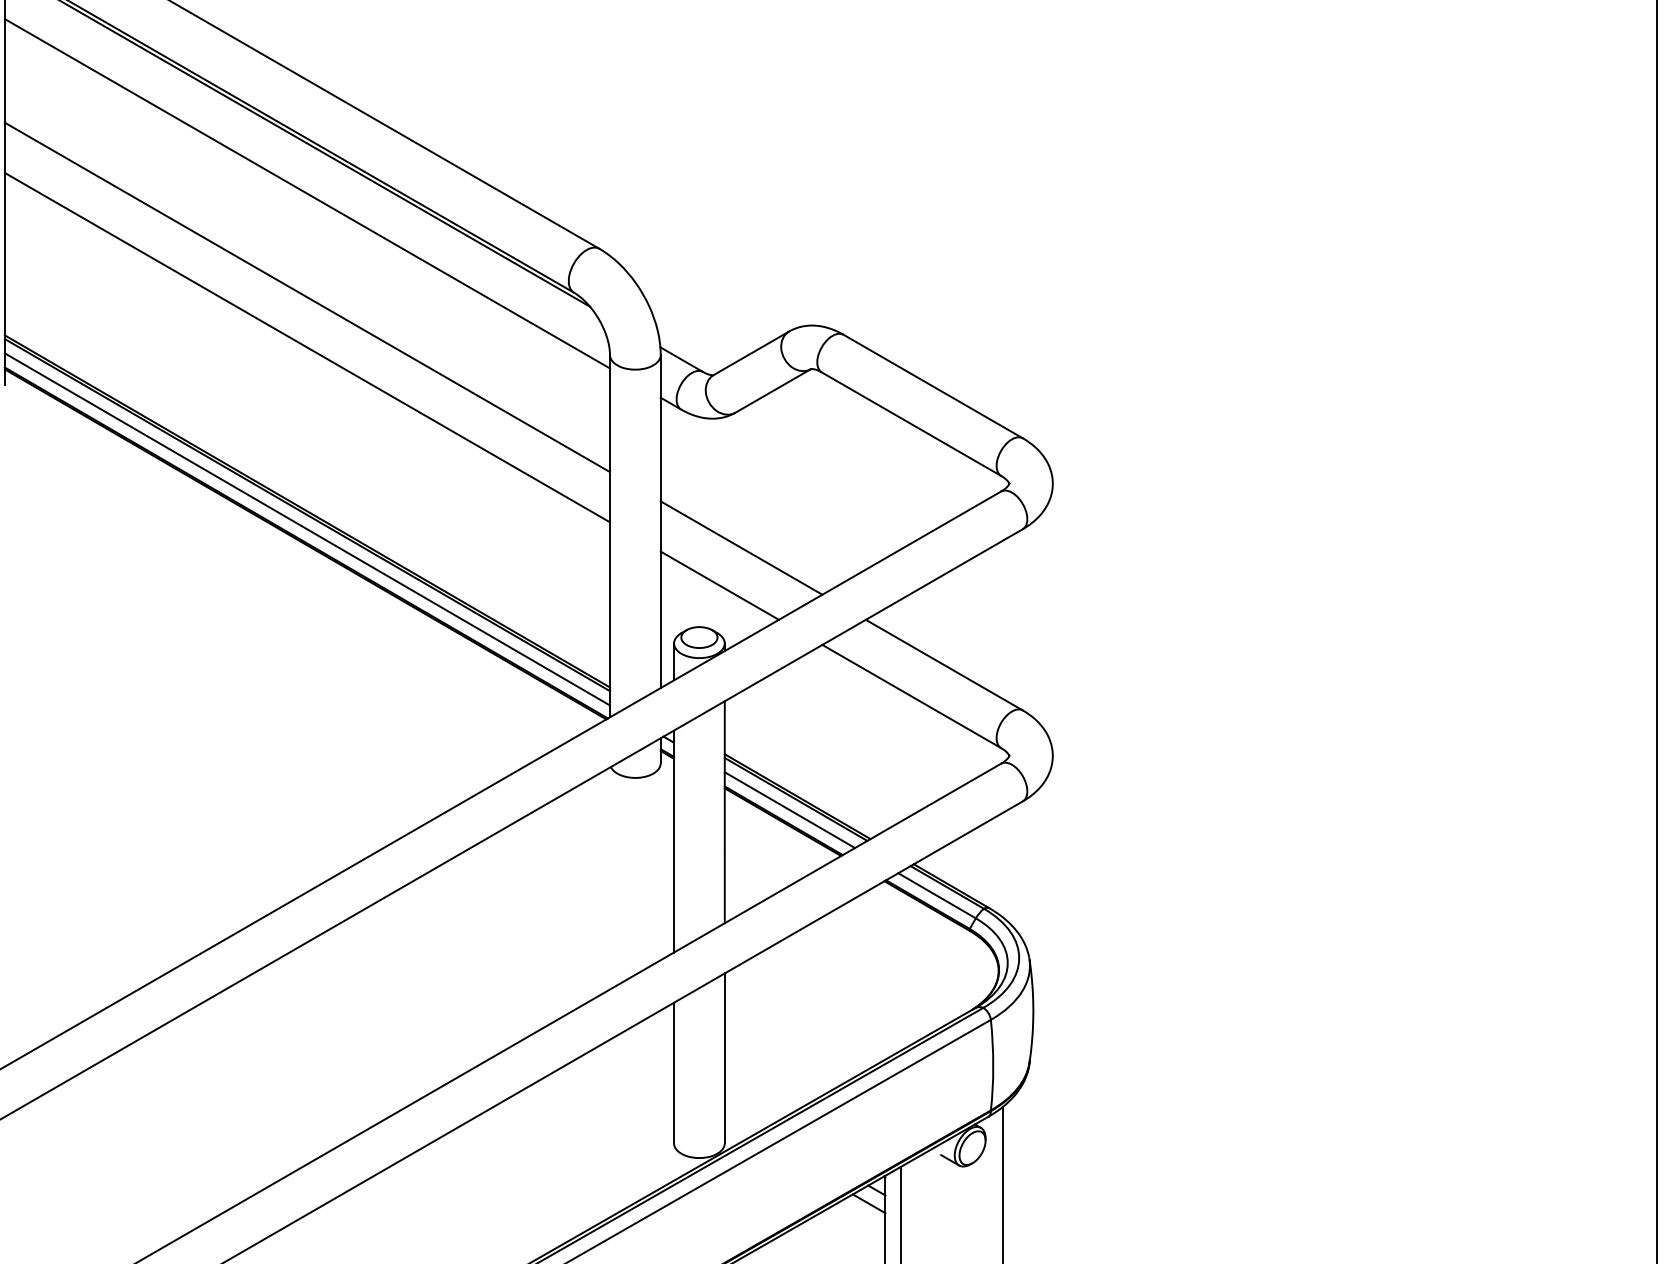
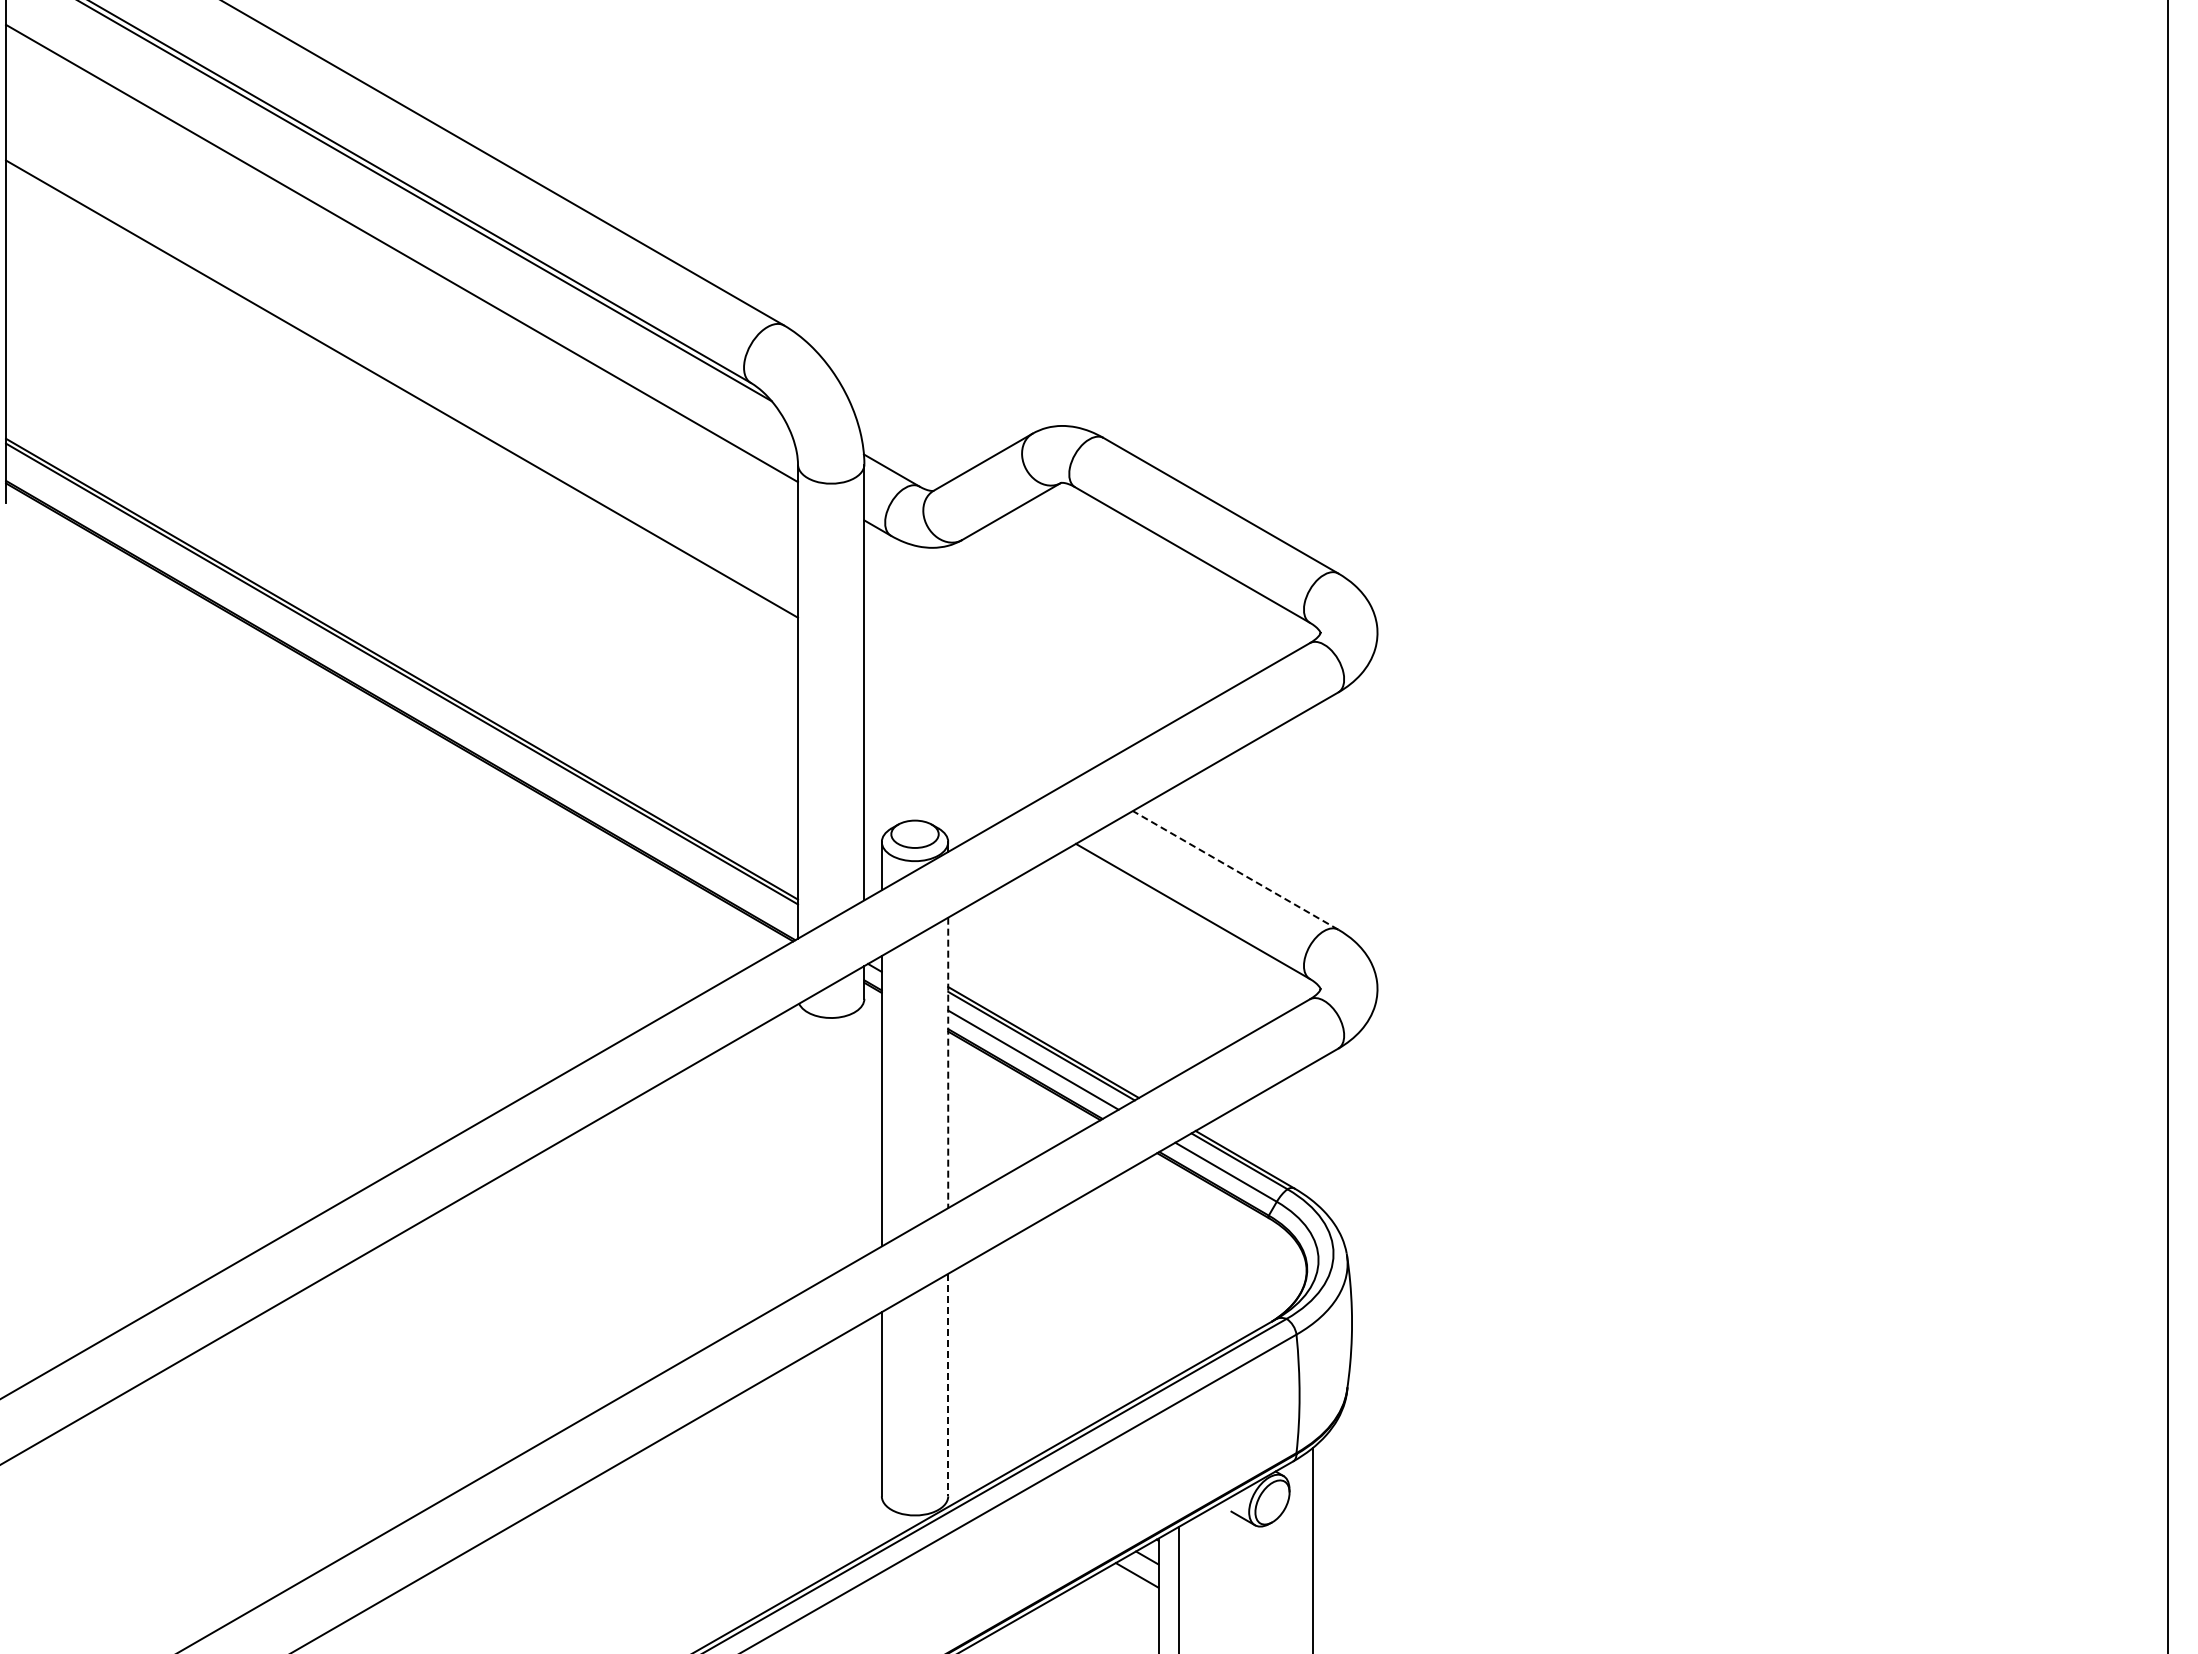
line: (307, 347) -> (402, 454), removed
line: (307, 529) -> (402, 692), removed
line: (741, 548) -> (969, 717), removed
line: (719, 585) -> (941, 766), removed
line: (944, 665) -> (1235, 870), solid -> dashed
line: (725, 812) -> (948, 1063), solid -> dashed
line: (725, 1058) -> (948, 1385), solid -> dashed

